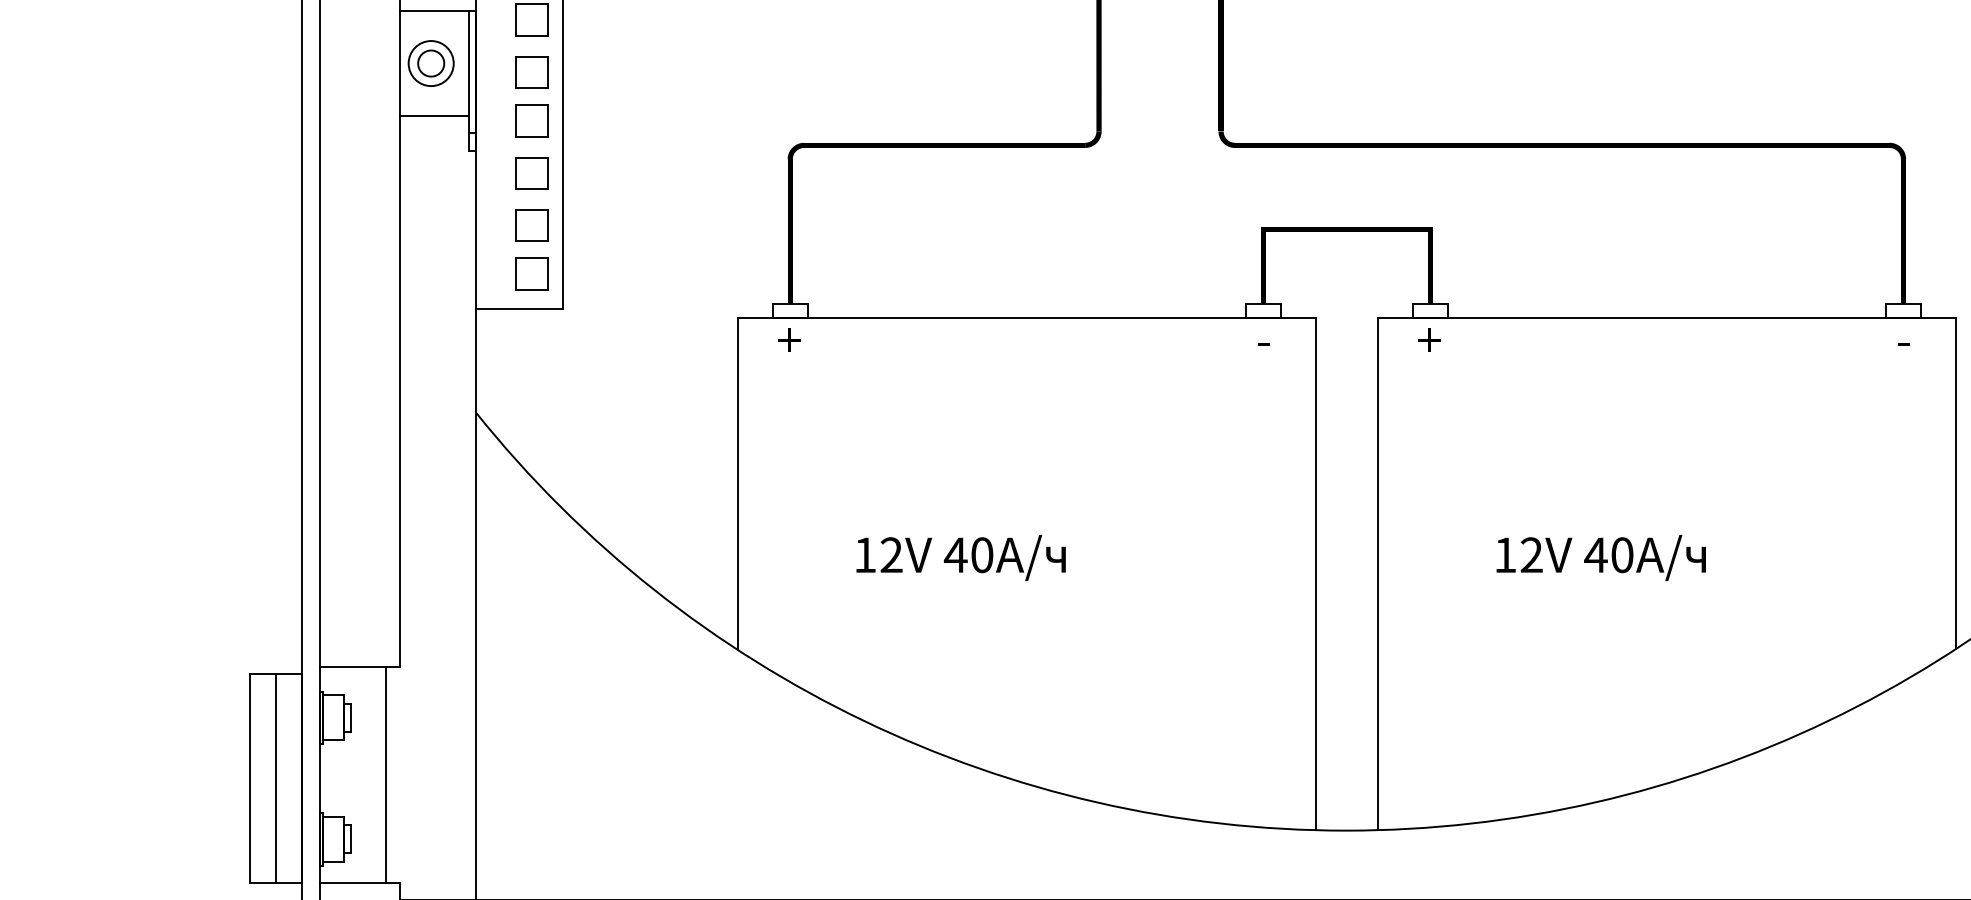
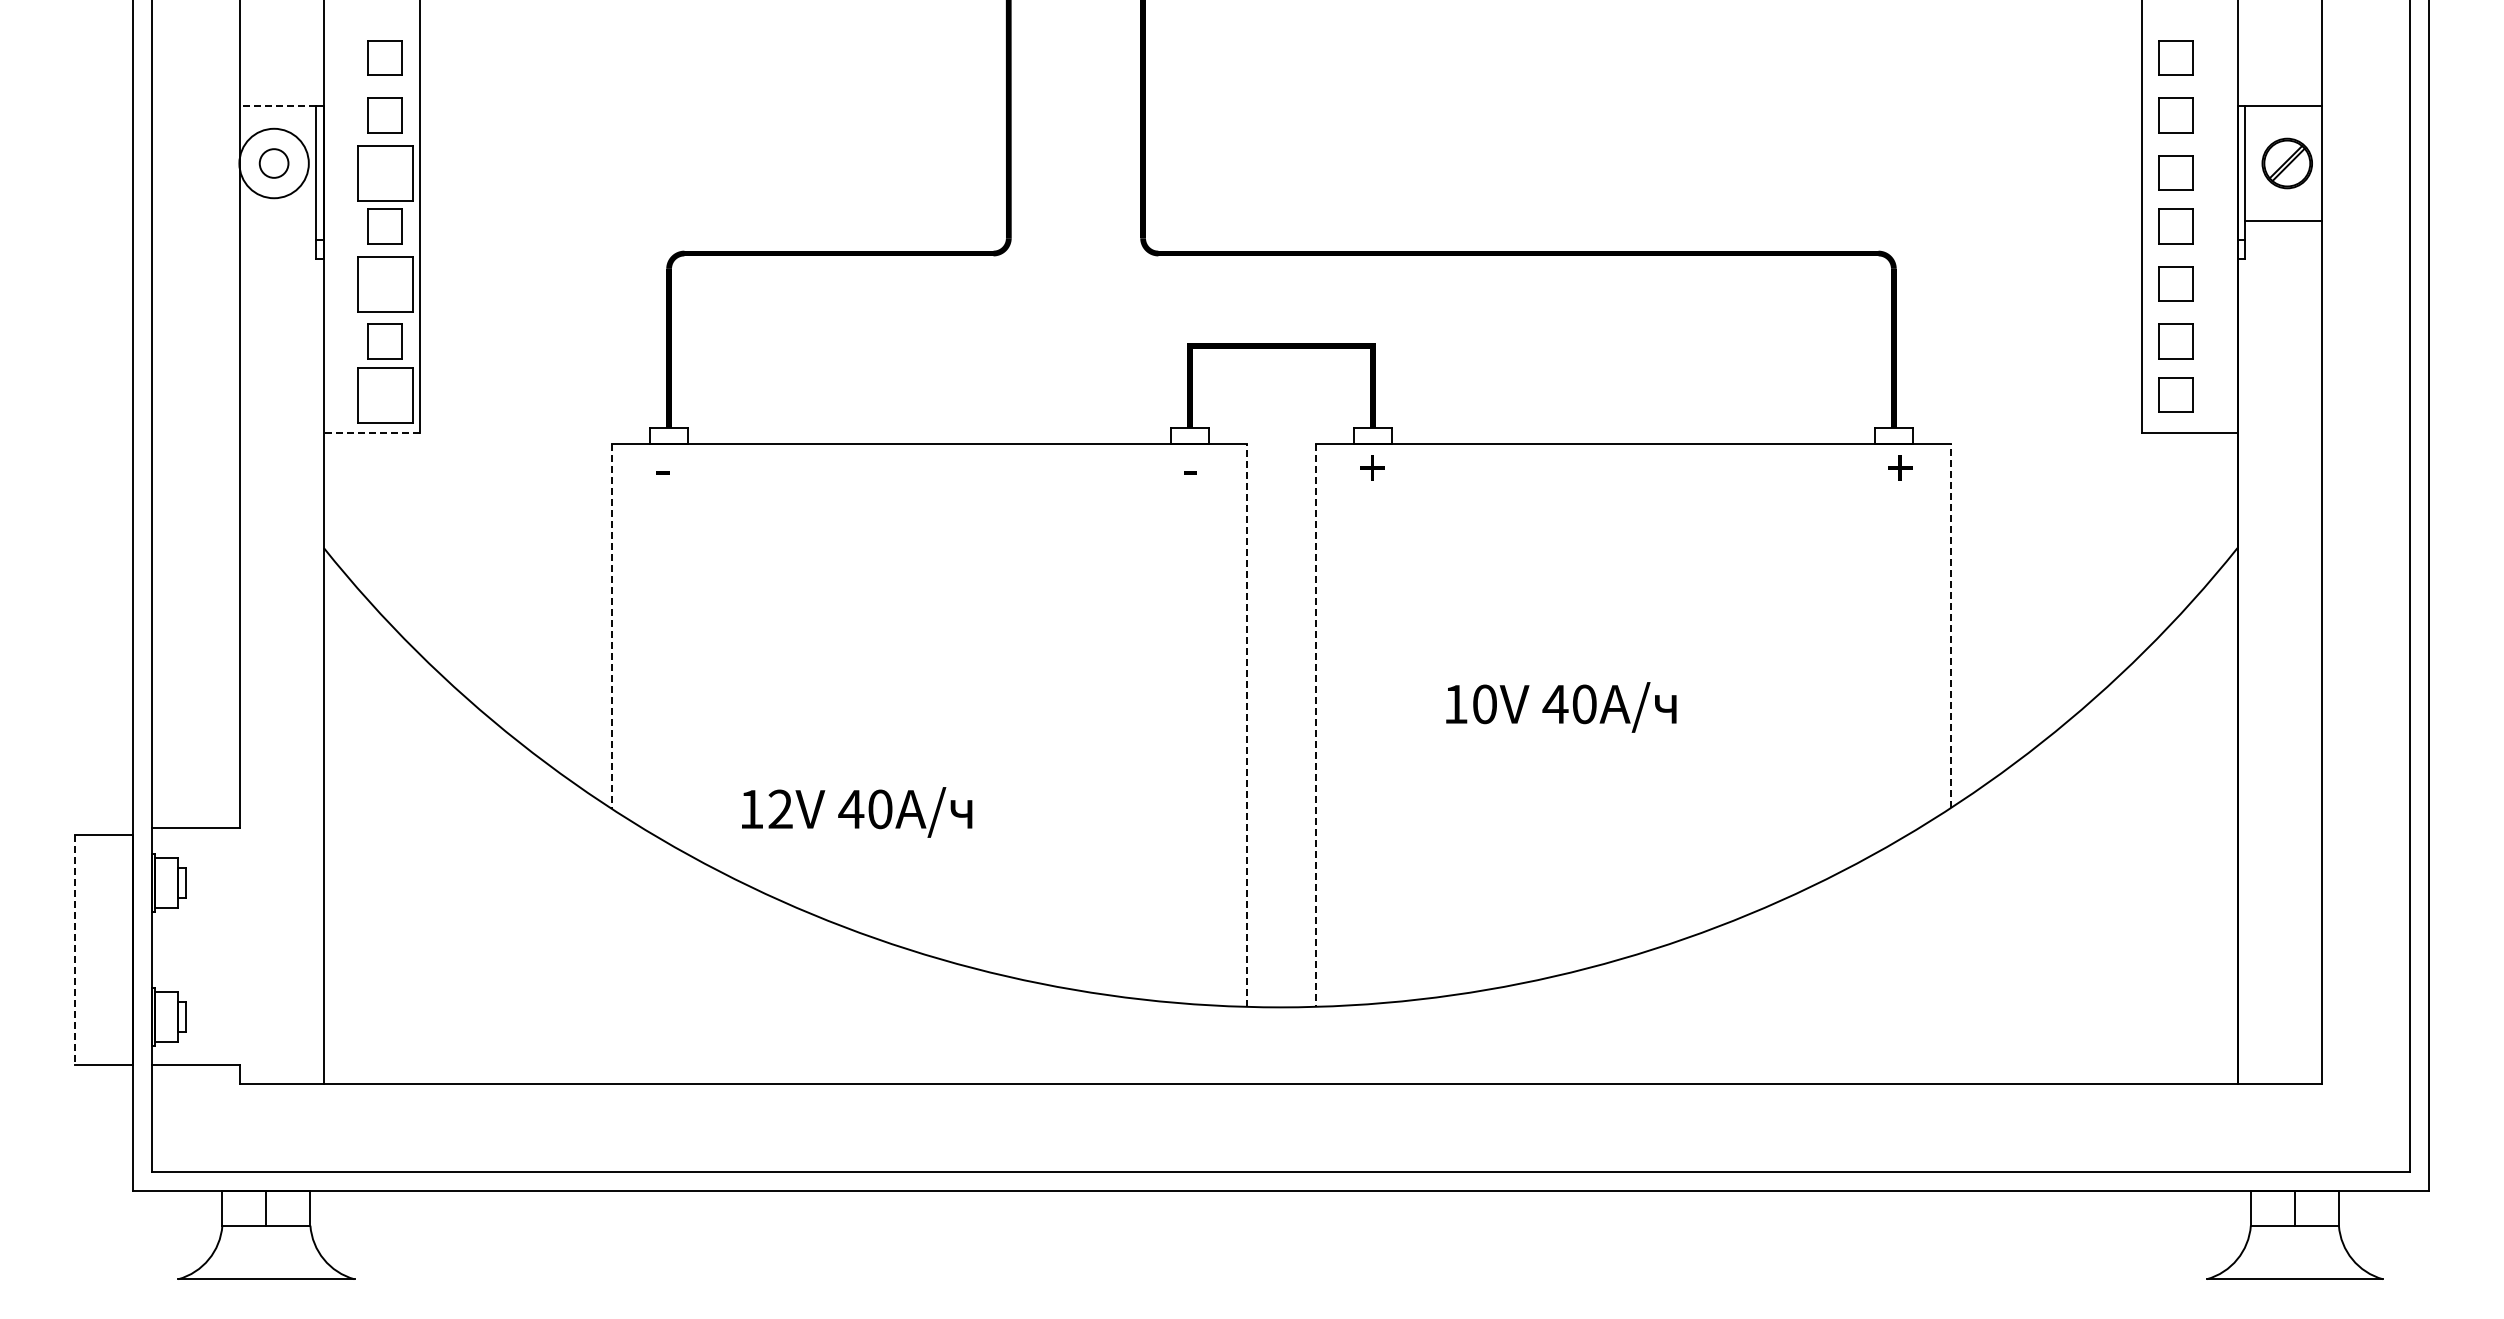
line: (434, 11) -> (277, 106), solid -> dashed
circle: (430, 63) -> (273, 163), size x1.4
part: (531, 71) -> (384, 172), size x1.6
line: (434, 115) -> (277, 220), removed
part: (531, 172) -> (384, 283), size x1.6
part: (531, 273) -> (384, 394), size x1.6
line: (519, 308) -> (371, 433), solid -> dashed
text: (789, 339) -> (668, 467), + -> -
text: (1909, 339) -> (1900, 467), - -> +
line: (1955, 483) -> (1951, 625), solid -> dashed
line: (737, 484) -> (611, 626), solid -> dashed
text: (1531, 555) -> (1484, 704), 12V -> 10V
text: (961, 558) -> (857, 812), moved
line: (1315, 574) -> (1247, 725), solid -> dashed
line: (1377, 574) -> (1315, 725), solid -> dashed
line: (386, 774) -> (224, 945), removed
line: (250, 778) -> (75, 950), solid -> dashed
line: (276, 778) -> (103, 949), removed

